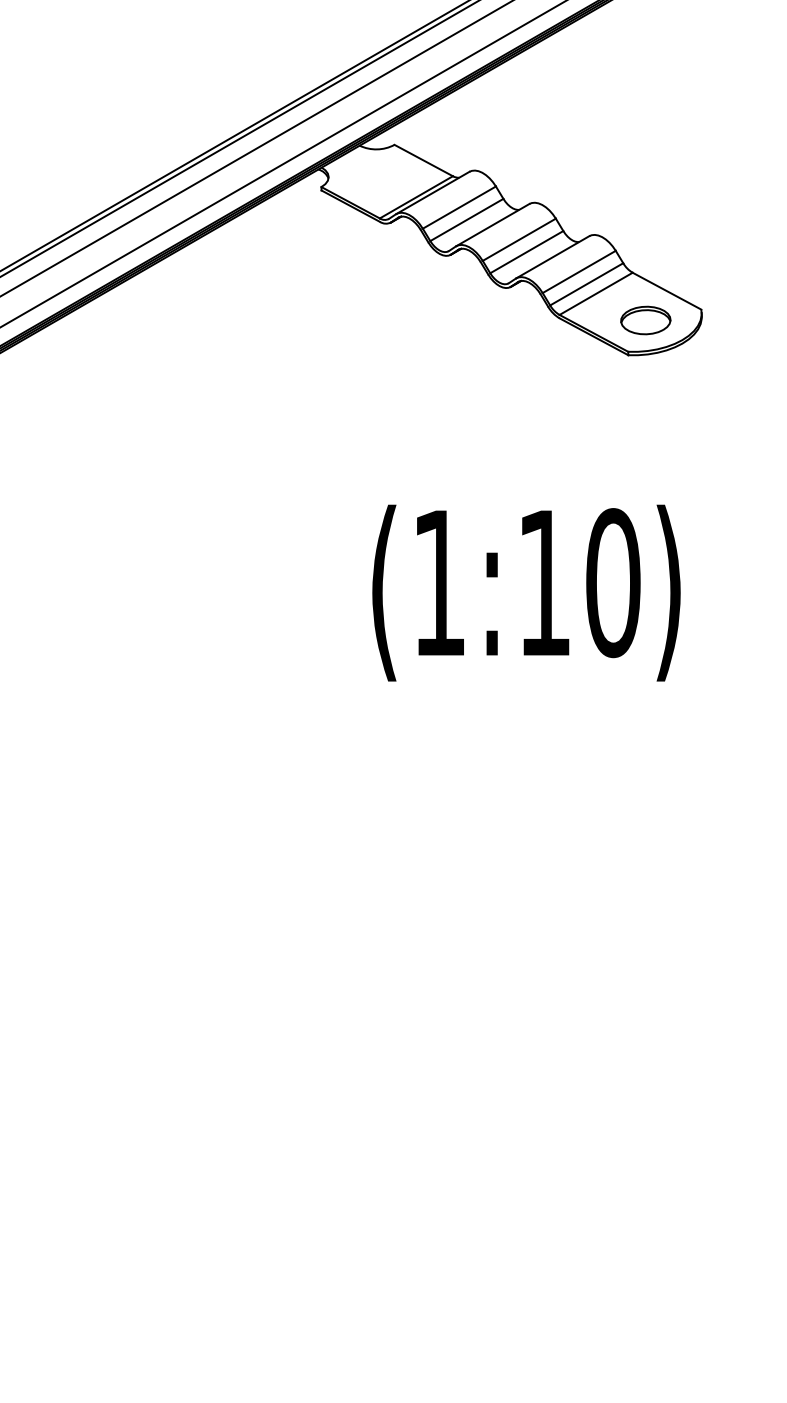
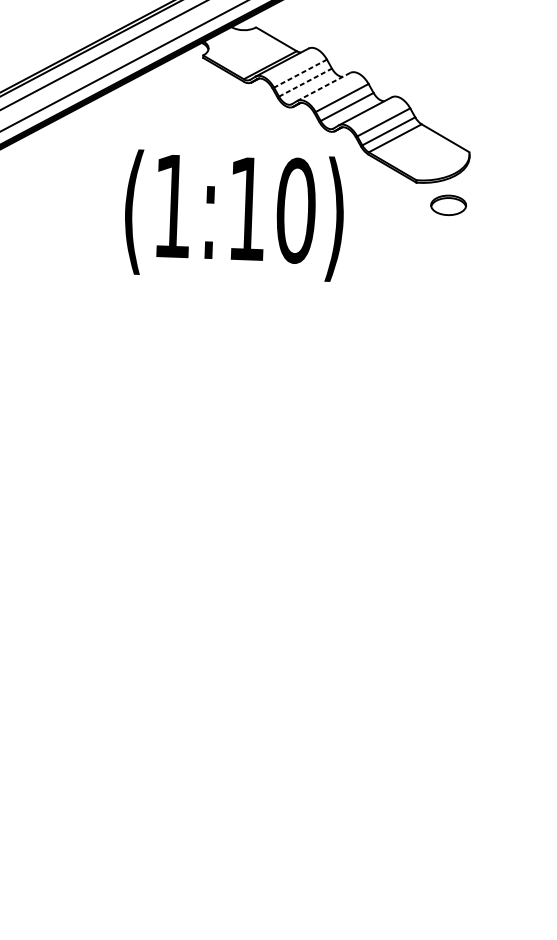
line: (458, 207) -> (299, 73), solid -> dashed
line: (467, 219) -> (305, 82), solid -> dashed
line: (492, 225) -> (323, 87), solid -> dashed
part: (645, 320) -> (448, 205), moved
text: (526, 592) -> (234, 215), moved

